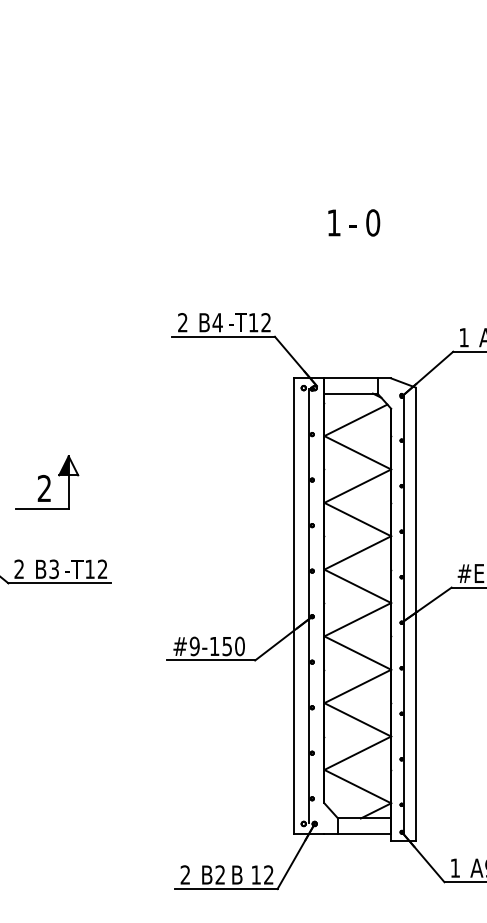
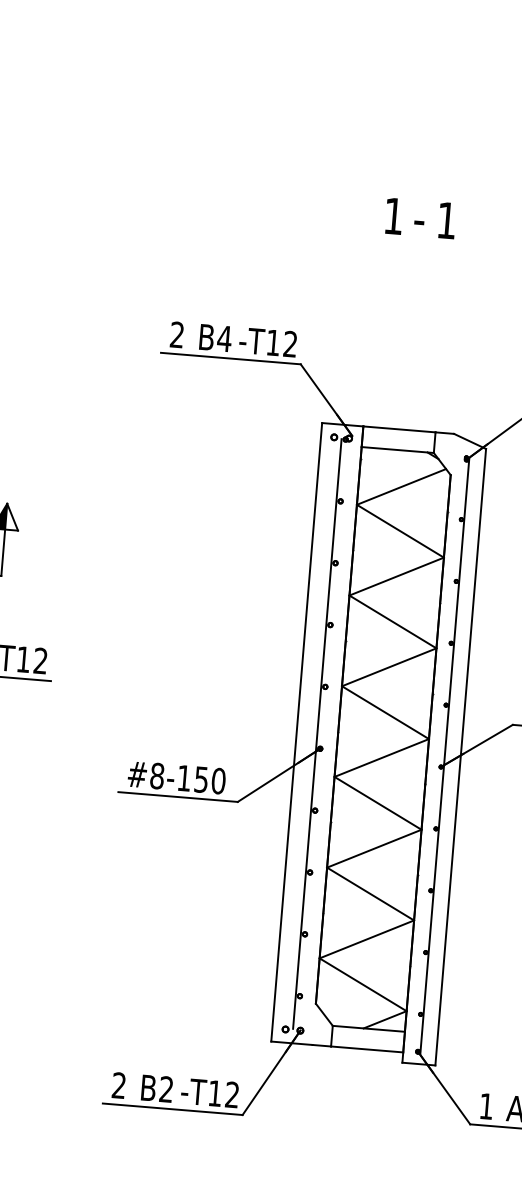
text: (373, 222) -> (447, 220), 0 -> 1
text: (194, 646) -> (156, 776), #9-150 -> #8-150
text: (240, 874) -> (193, 1091), B -> -T

